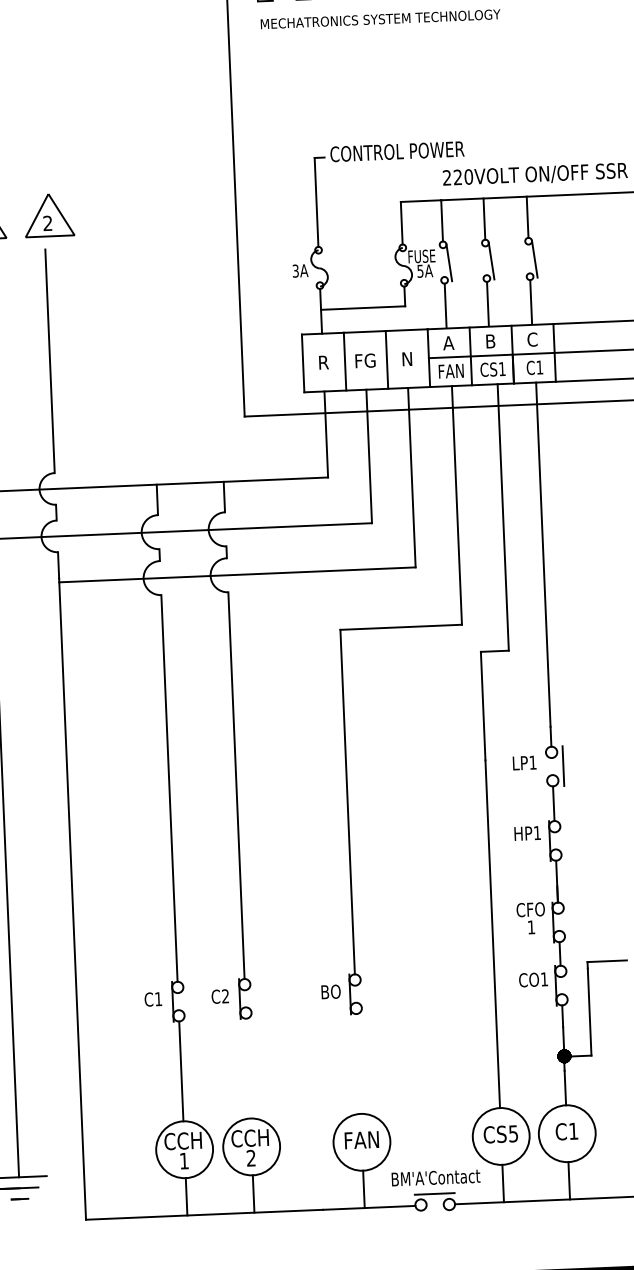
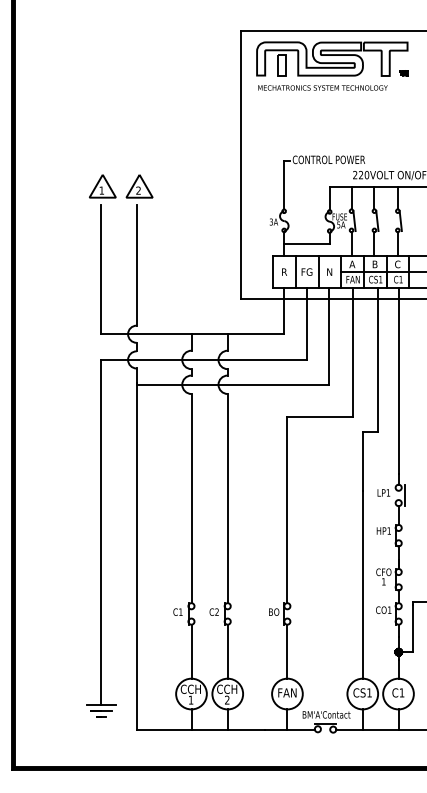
line: (358, 1063) -> (287, 651), added
line: (247, 1068) -> (227, 651), added
text: (513, 1133) -> (369, 692), CS5 -> CS1

